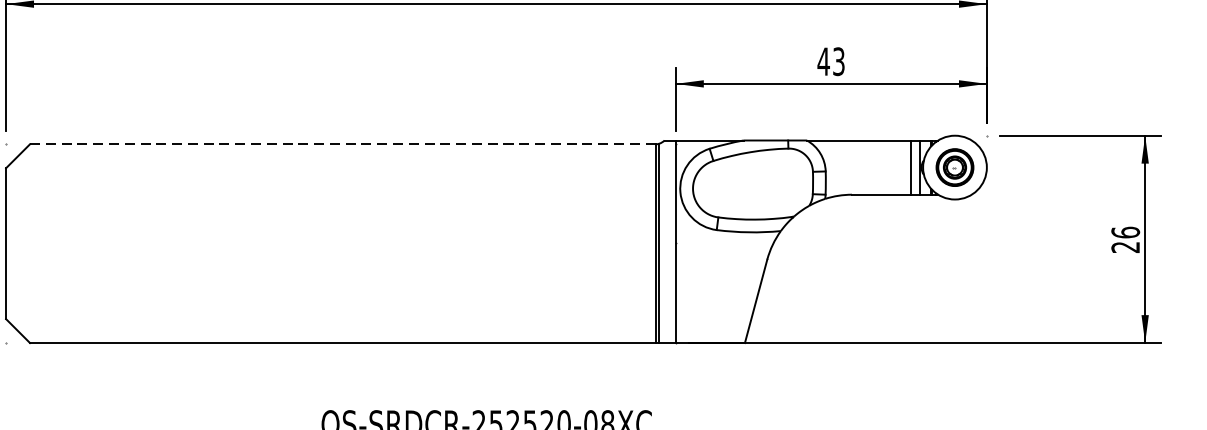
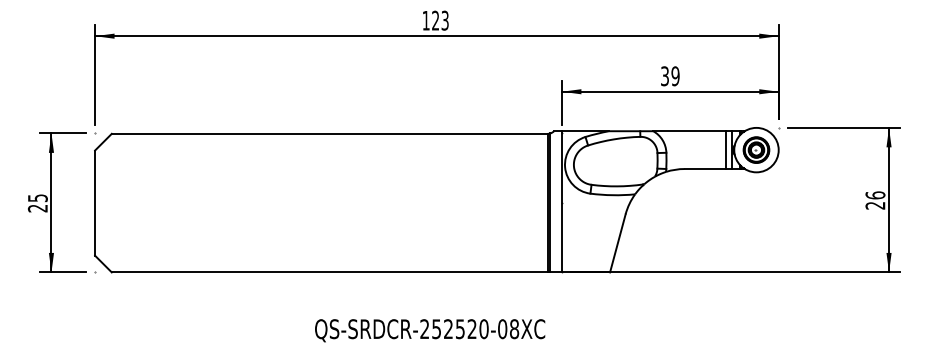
text: (830, 61) -> (669, 76), 43 -> 39
line: (342, 143) -> (329, 133), dashed -> solid

